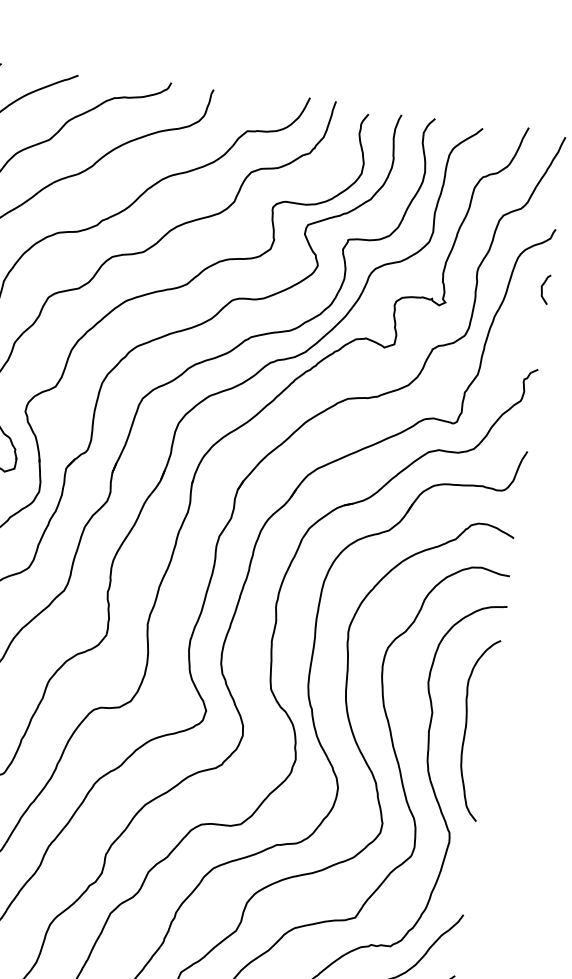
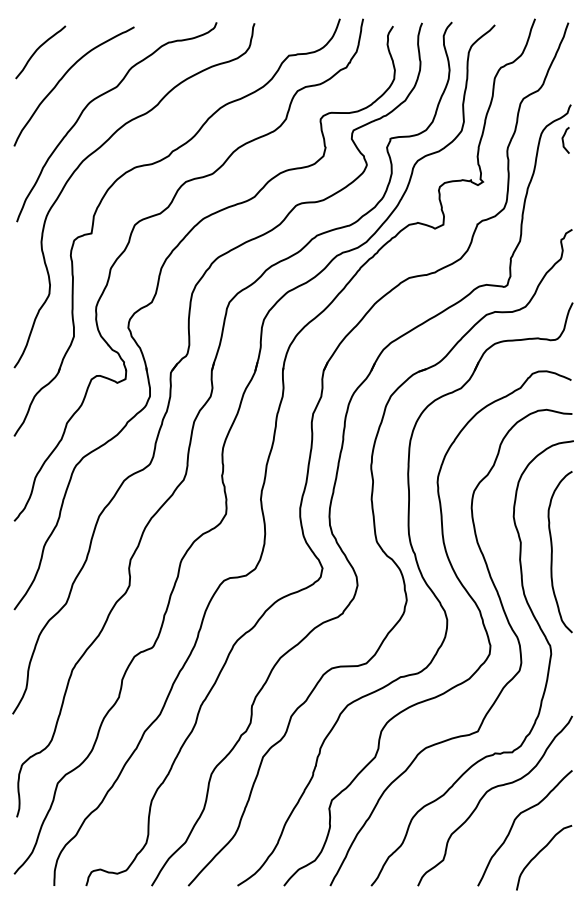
curve: (542, 289) -> (563, 140), moved

